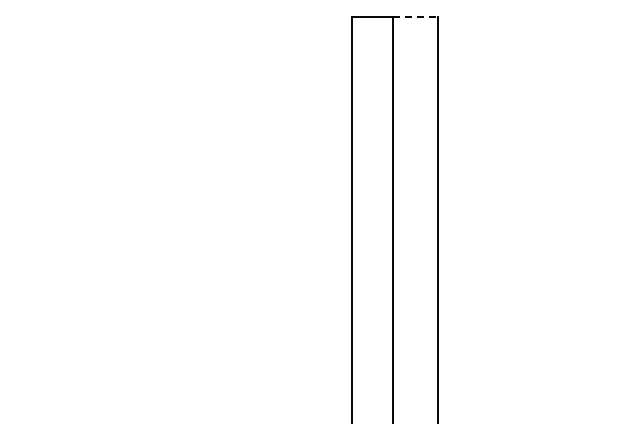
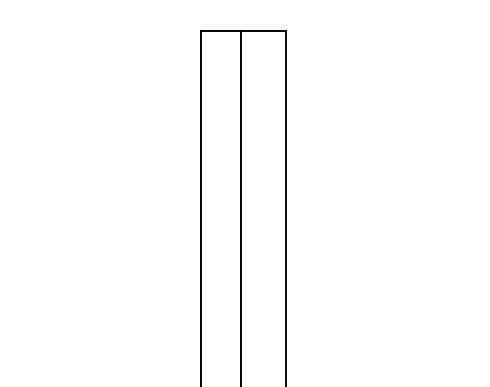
line: (415, 16) -> (264, 30), dashed -> solid

